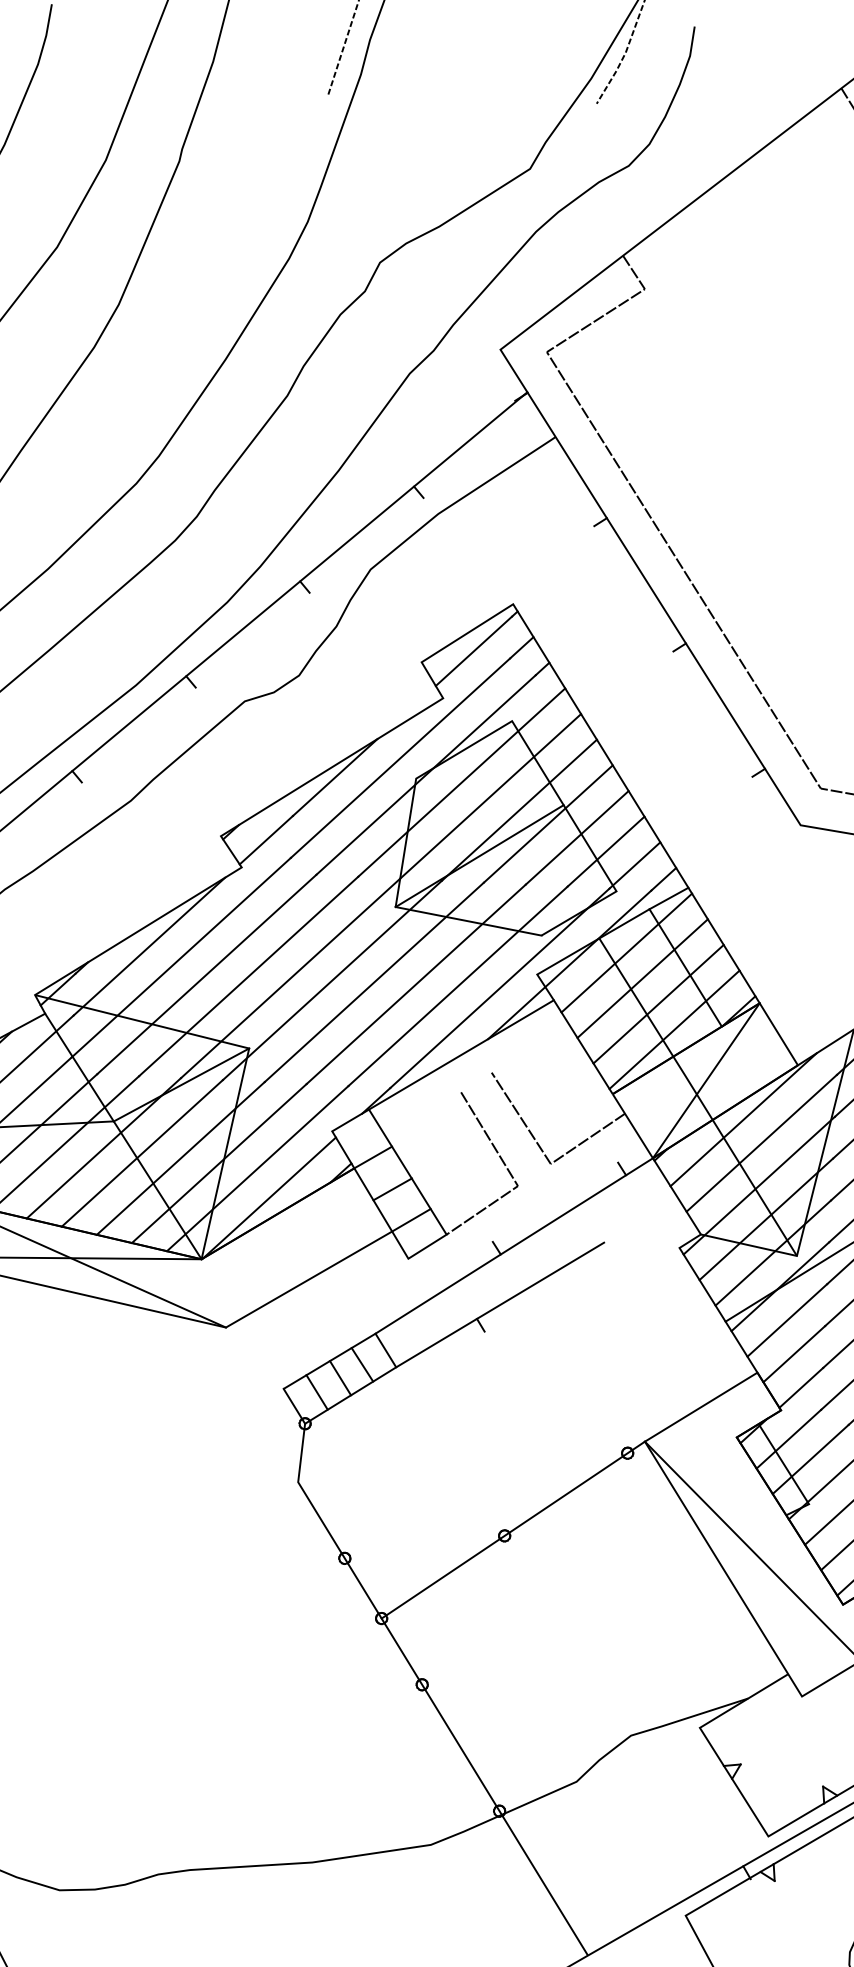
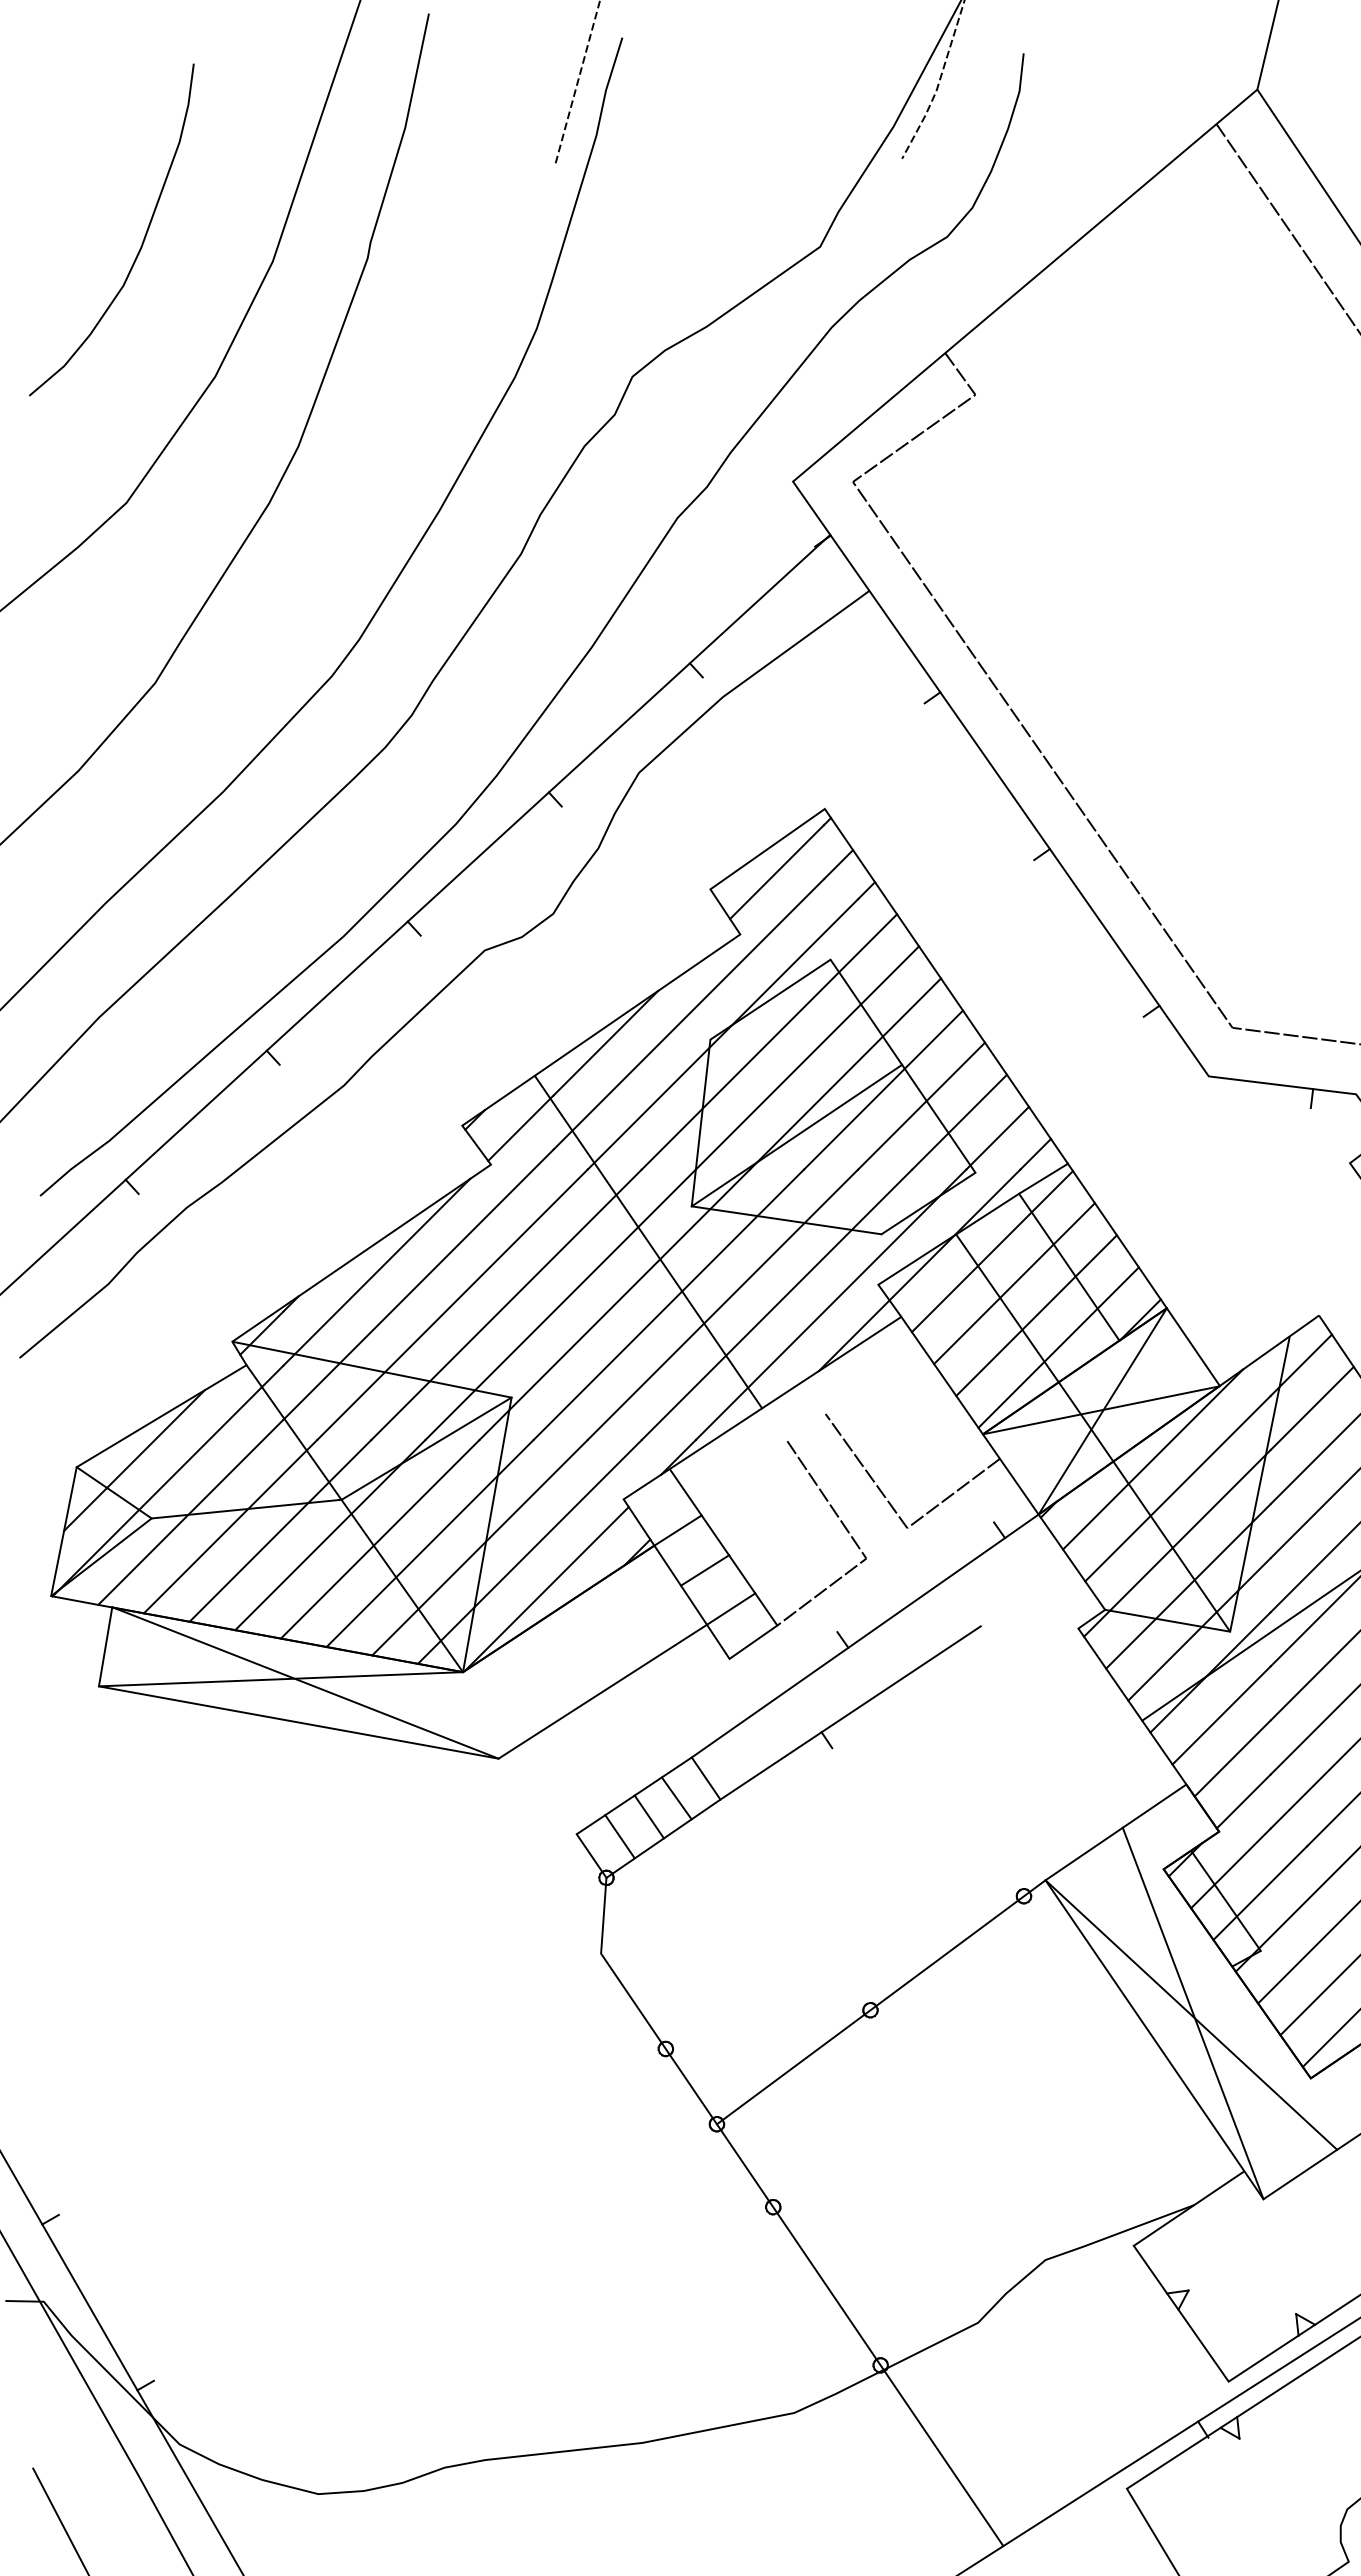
line: (360, 932) -> (648, 1241), added
line: (704, 1079) -> (1100, 1410), added
line: (753, 1550) -> (1192, 2013), added

